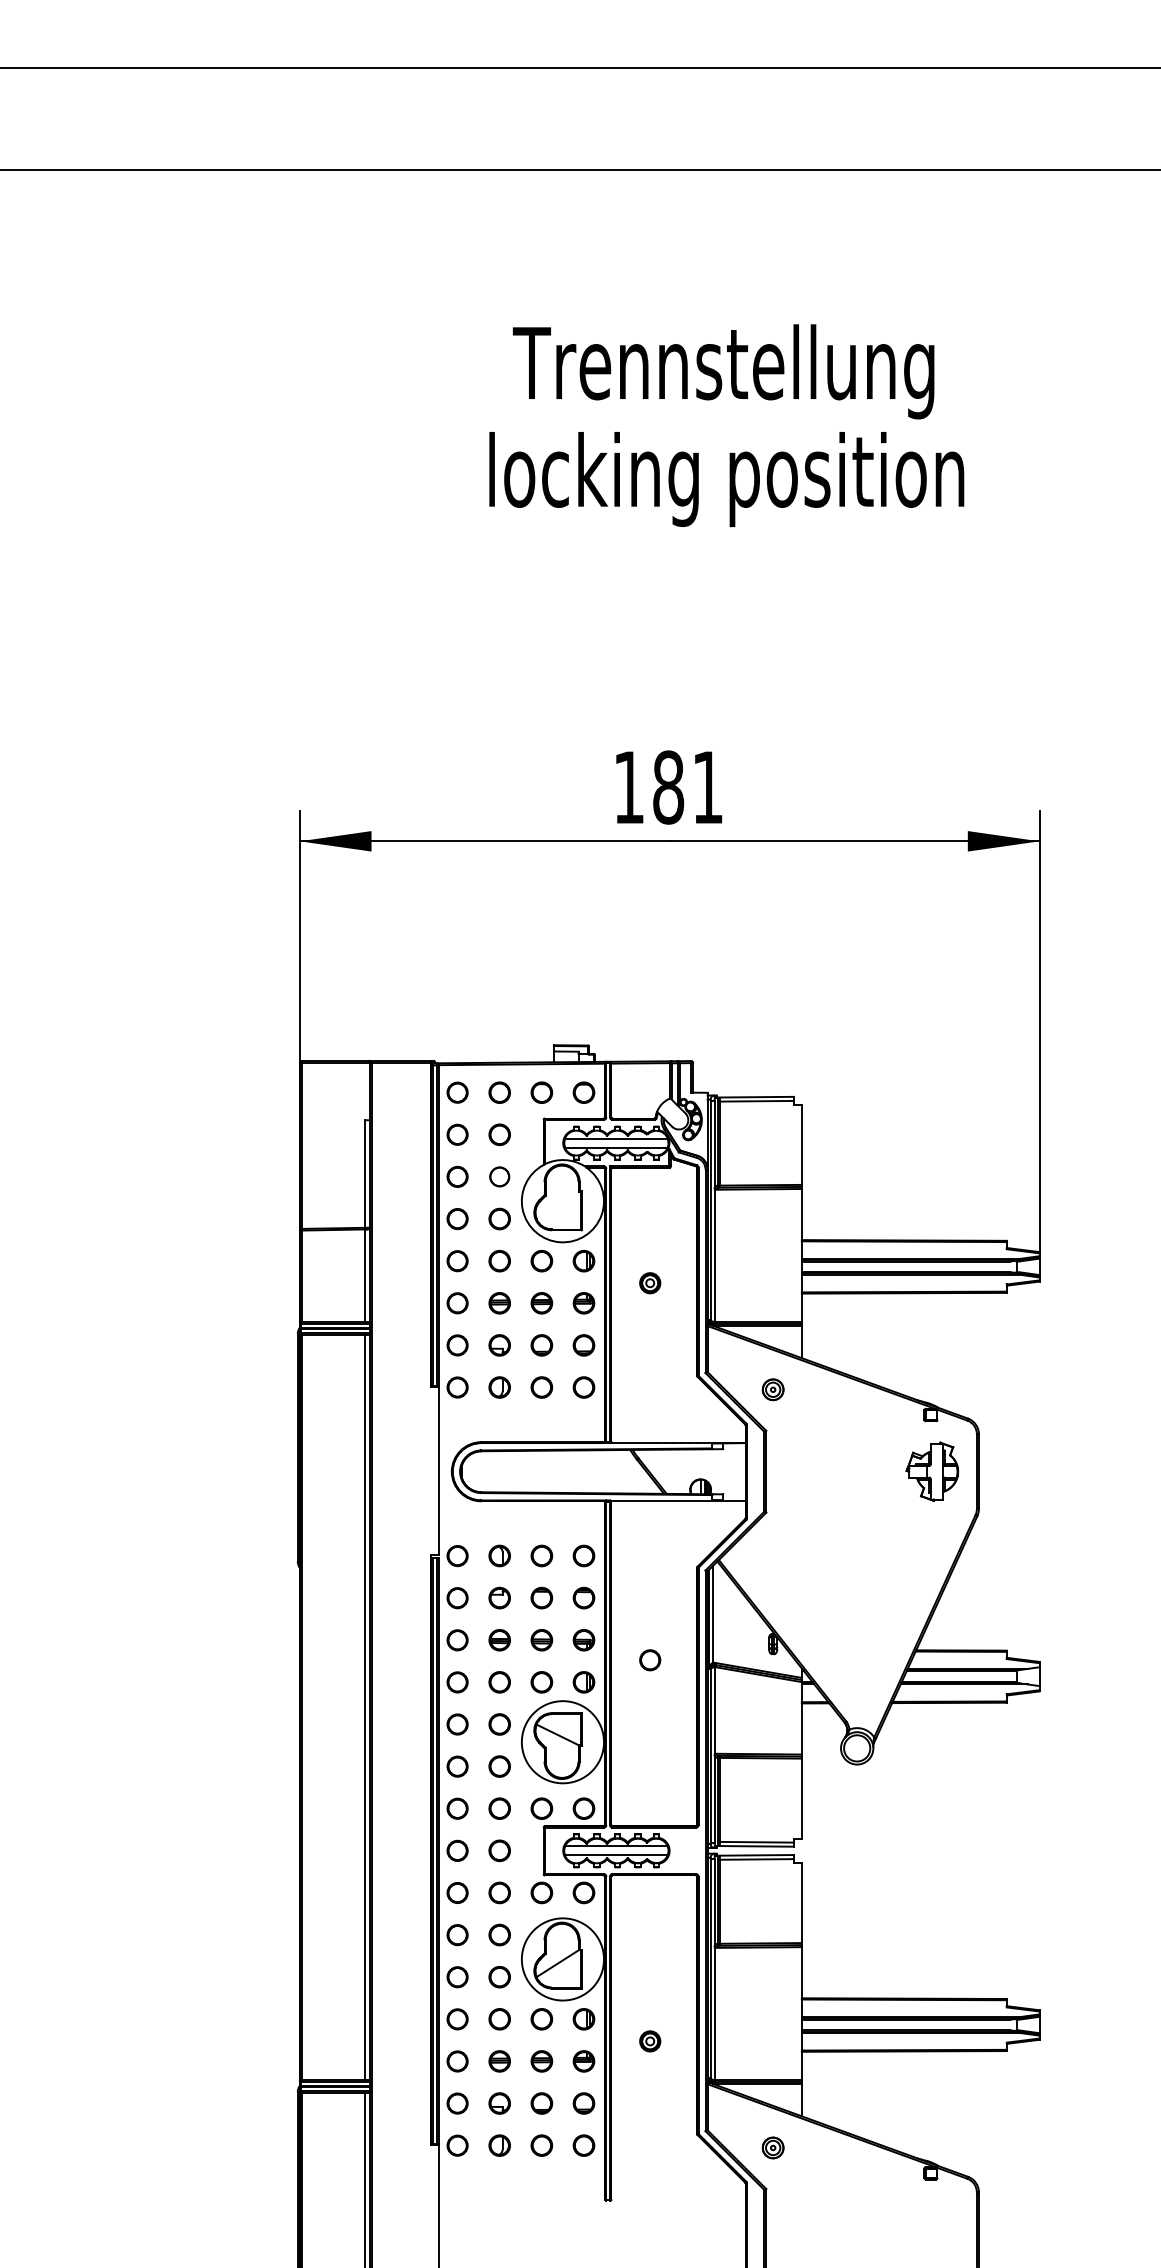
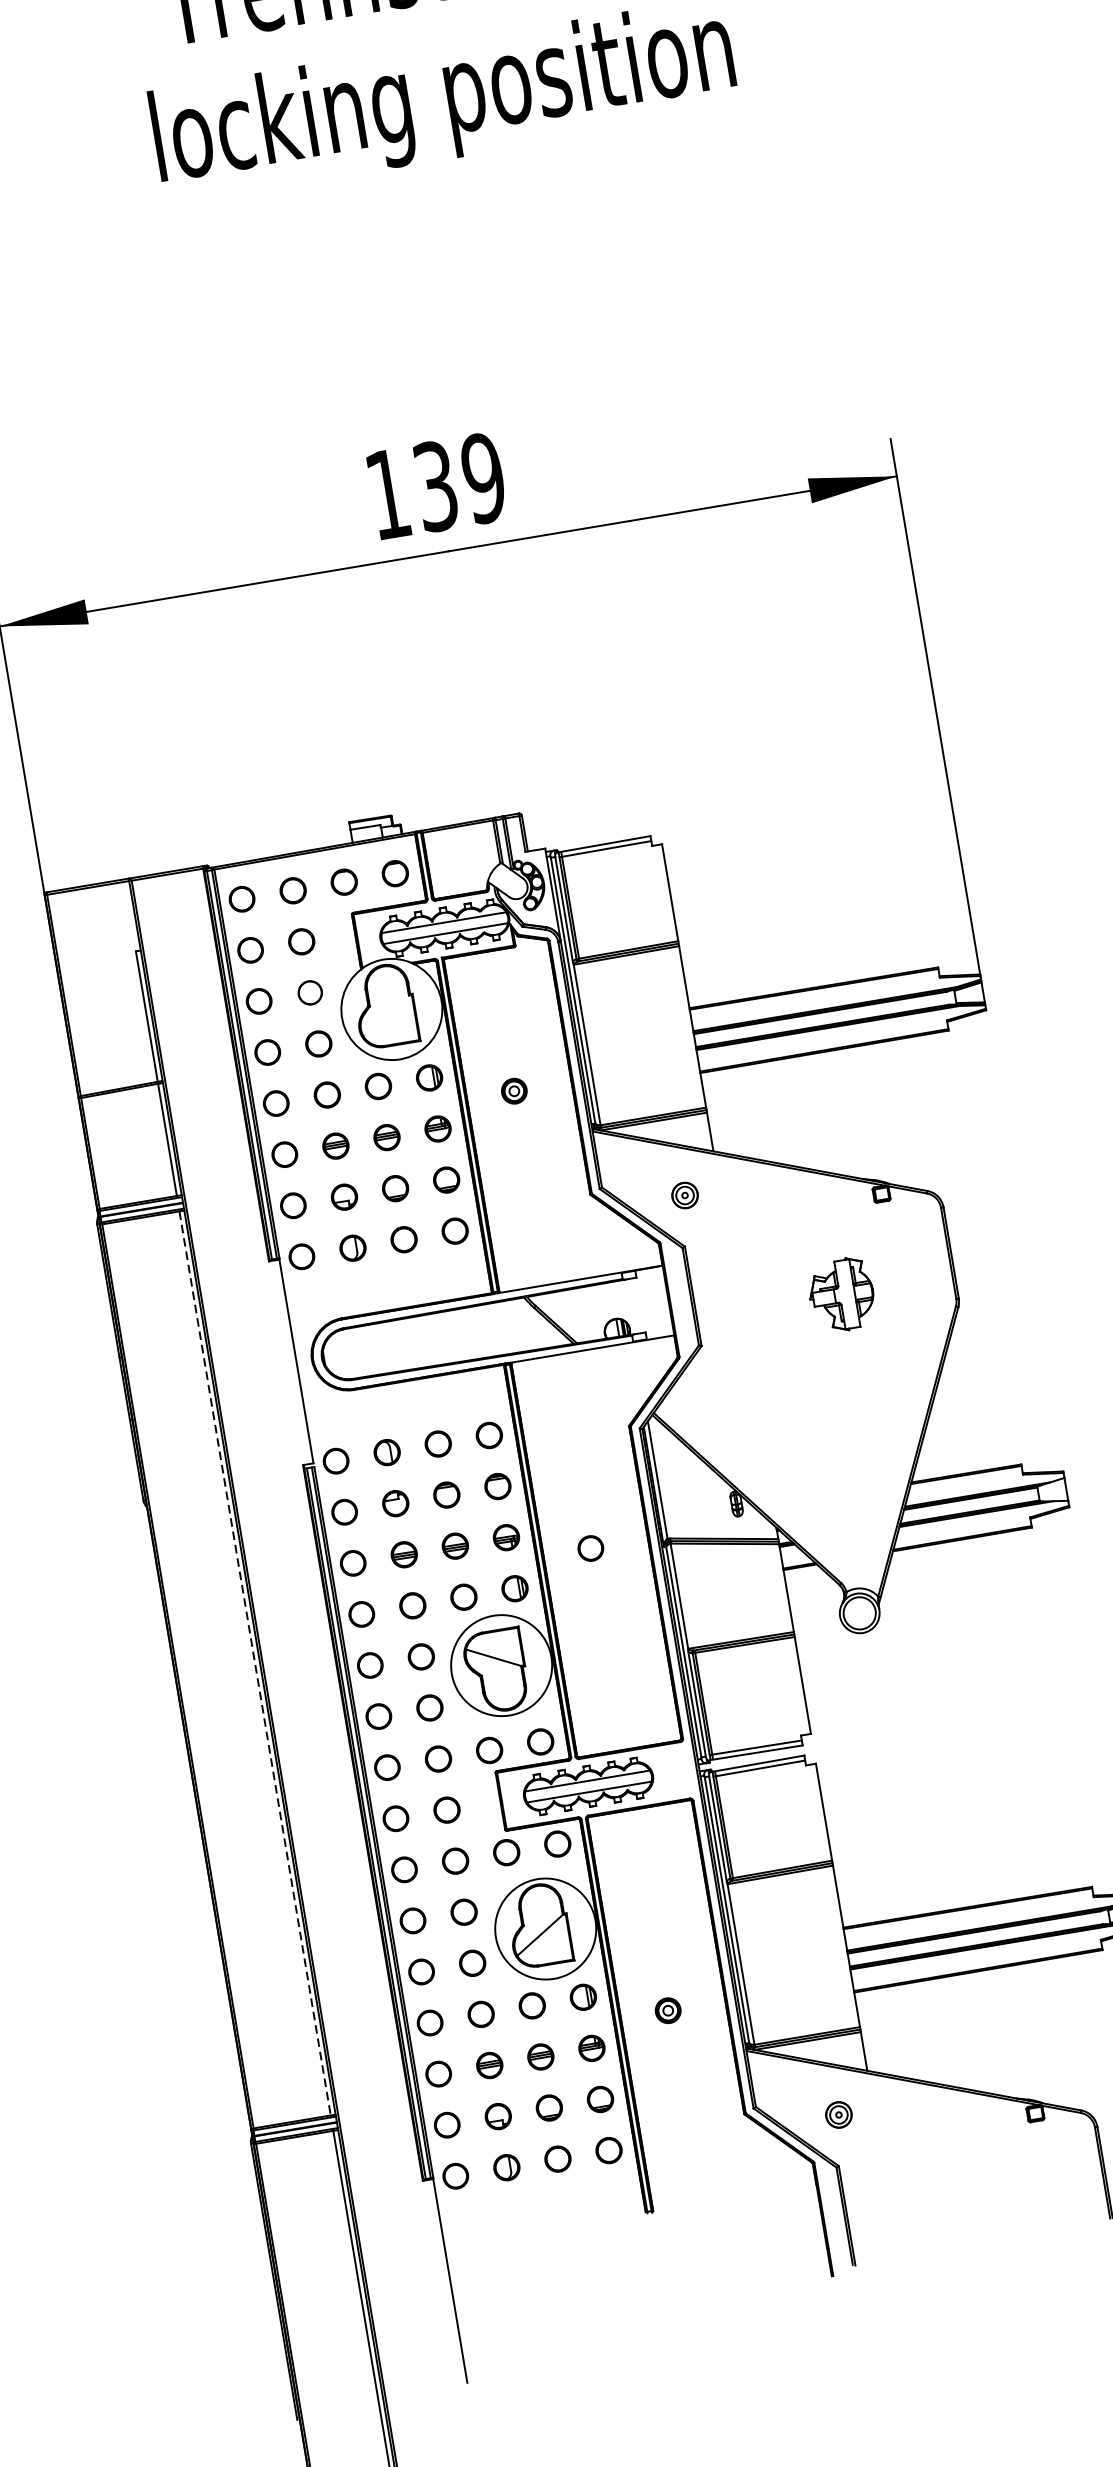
text: (688, 787) -> (460, 482), 181 -> 139
part: (932, 1471) -> (841, 1294), moved
line: (365, 1707) -> (255, 1663), solid -> dashed

